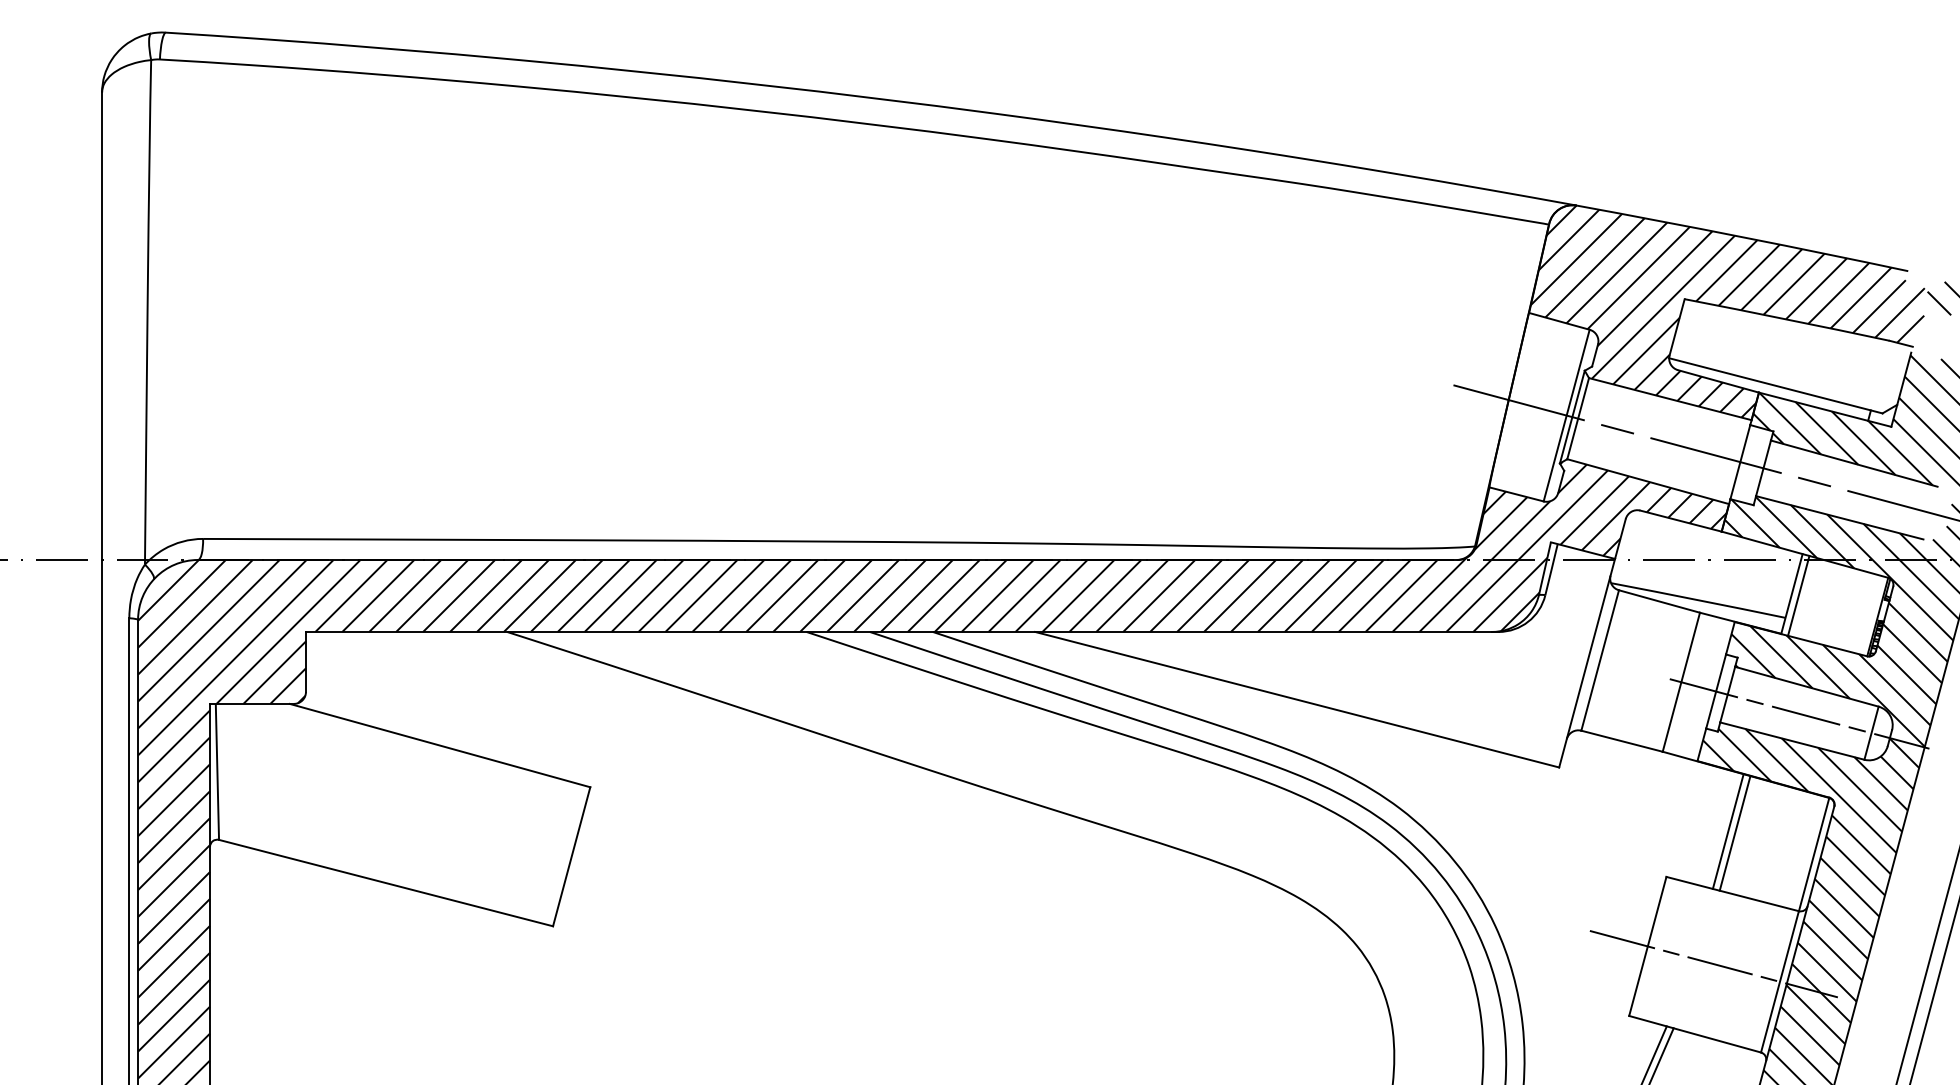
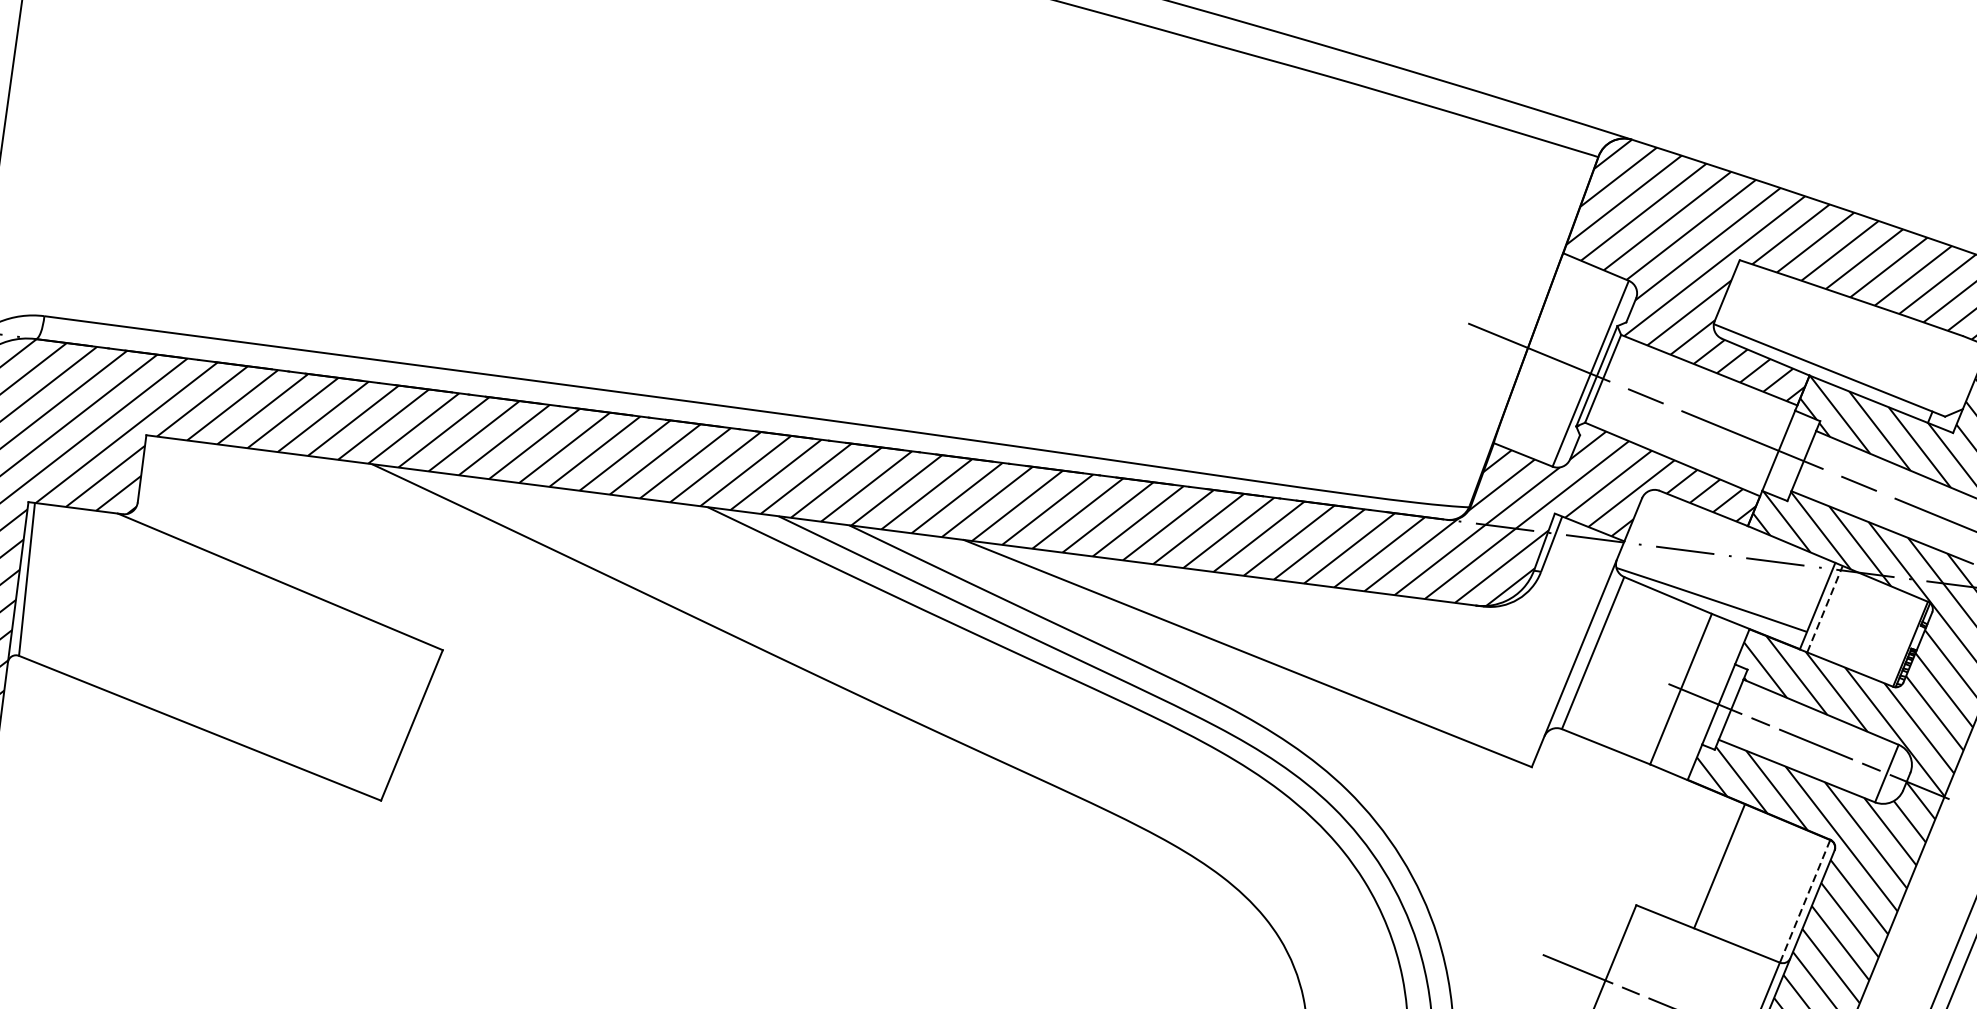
line: (1798, 595) -> (1824, 608), solid -> dashed
line: (1727, 831) -> (1711, 863), removed
line: (1814, 854) -> (1805, 901), solid -> dashed

